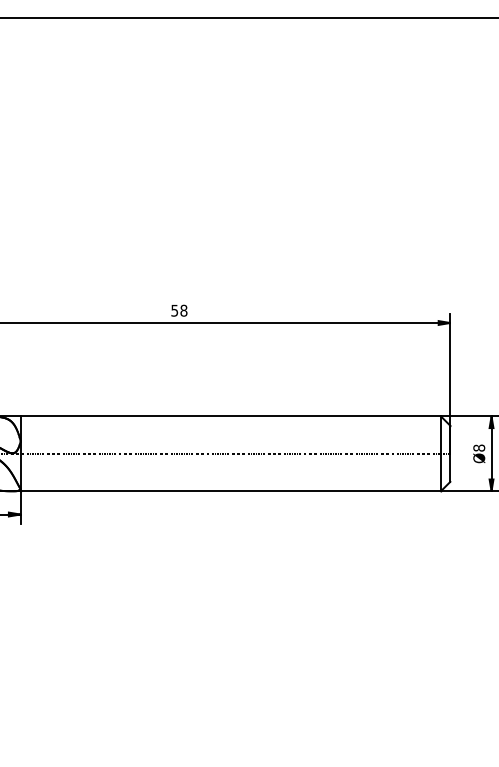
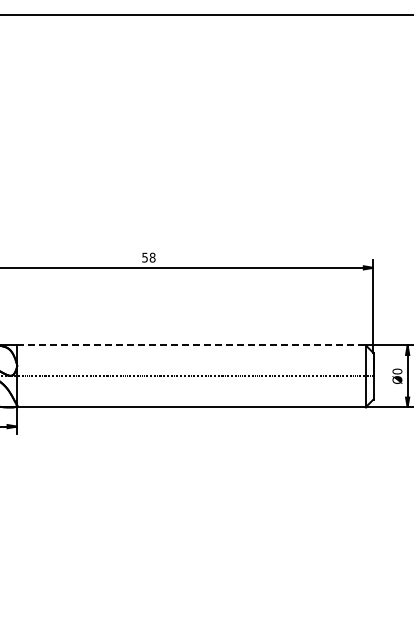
line: (230, 416) -> (191, 345), solid -> dashed
text: (479, 448) -> (397, 371), Ø8 -> Ø0

